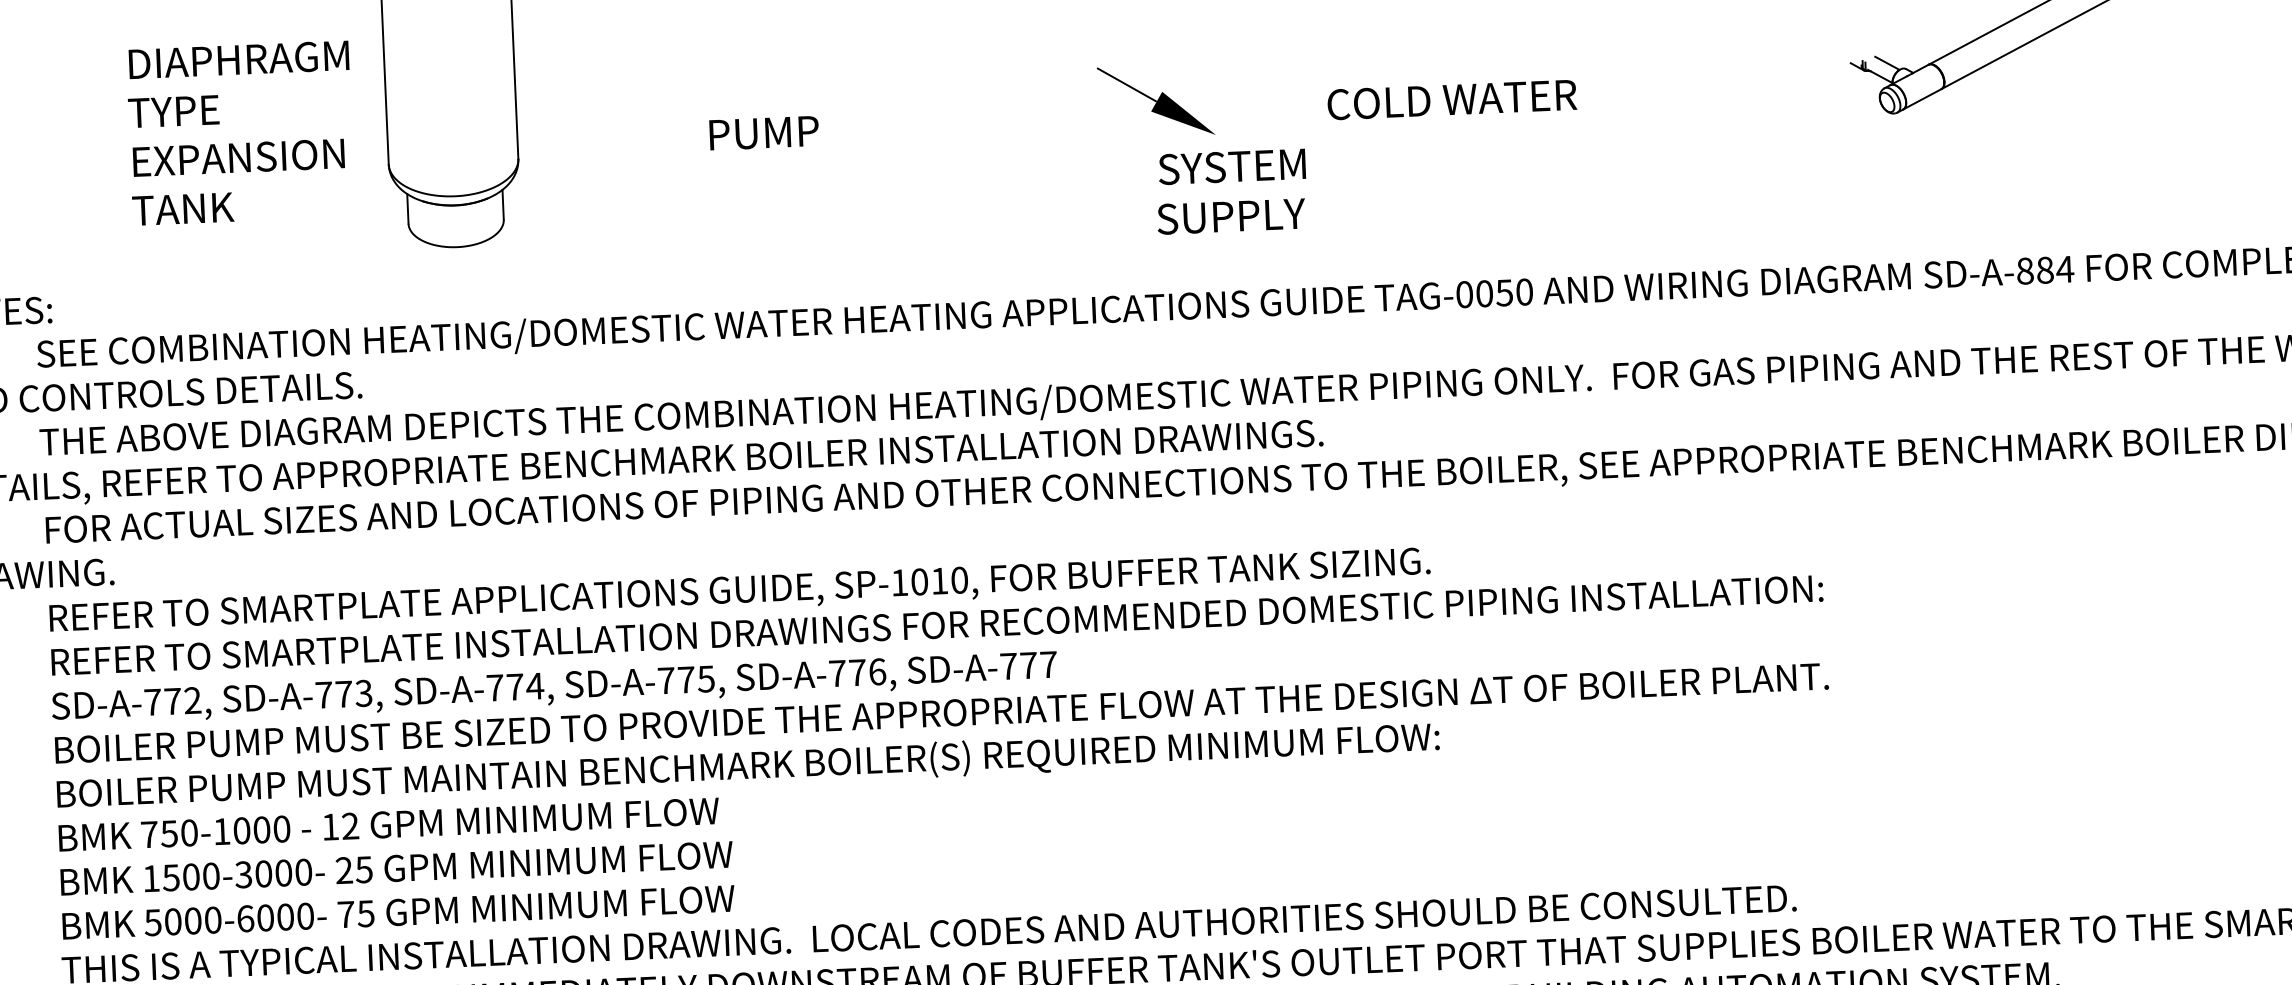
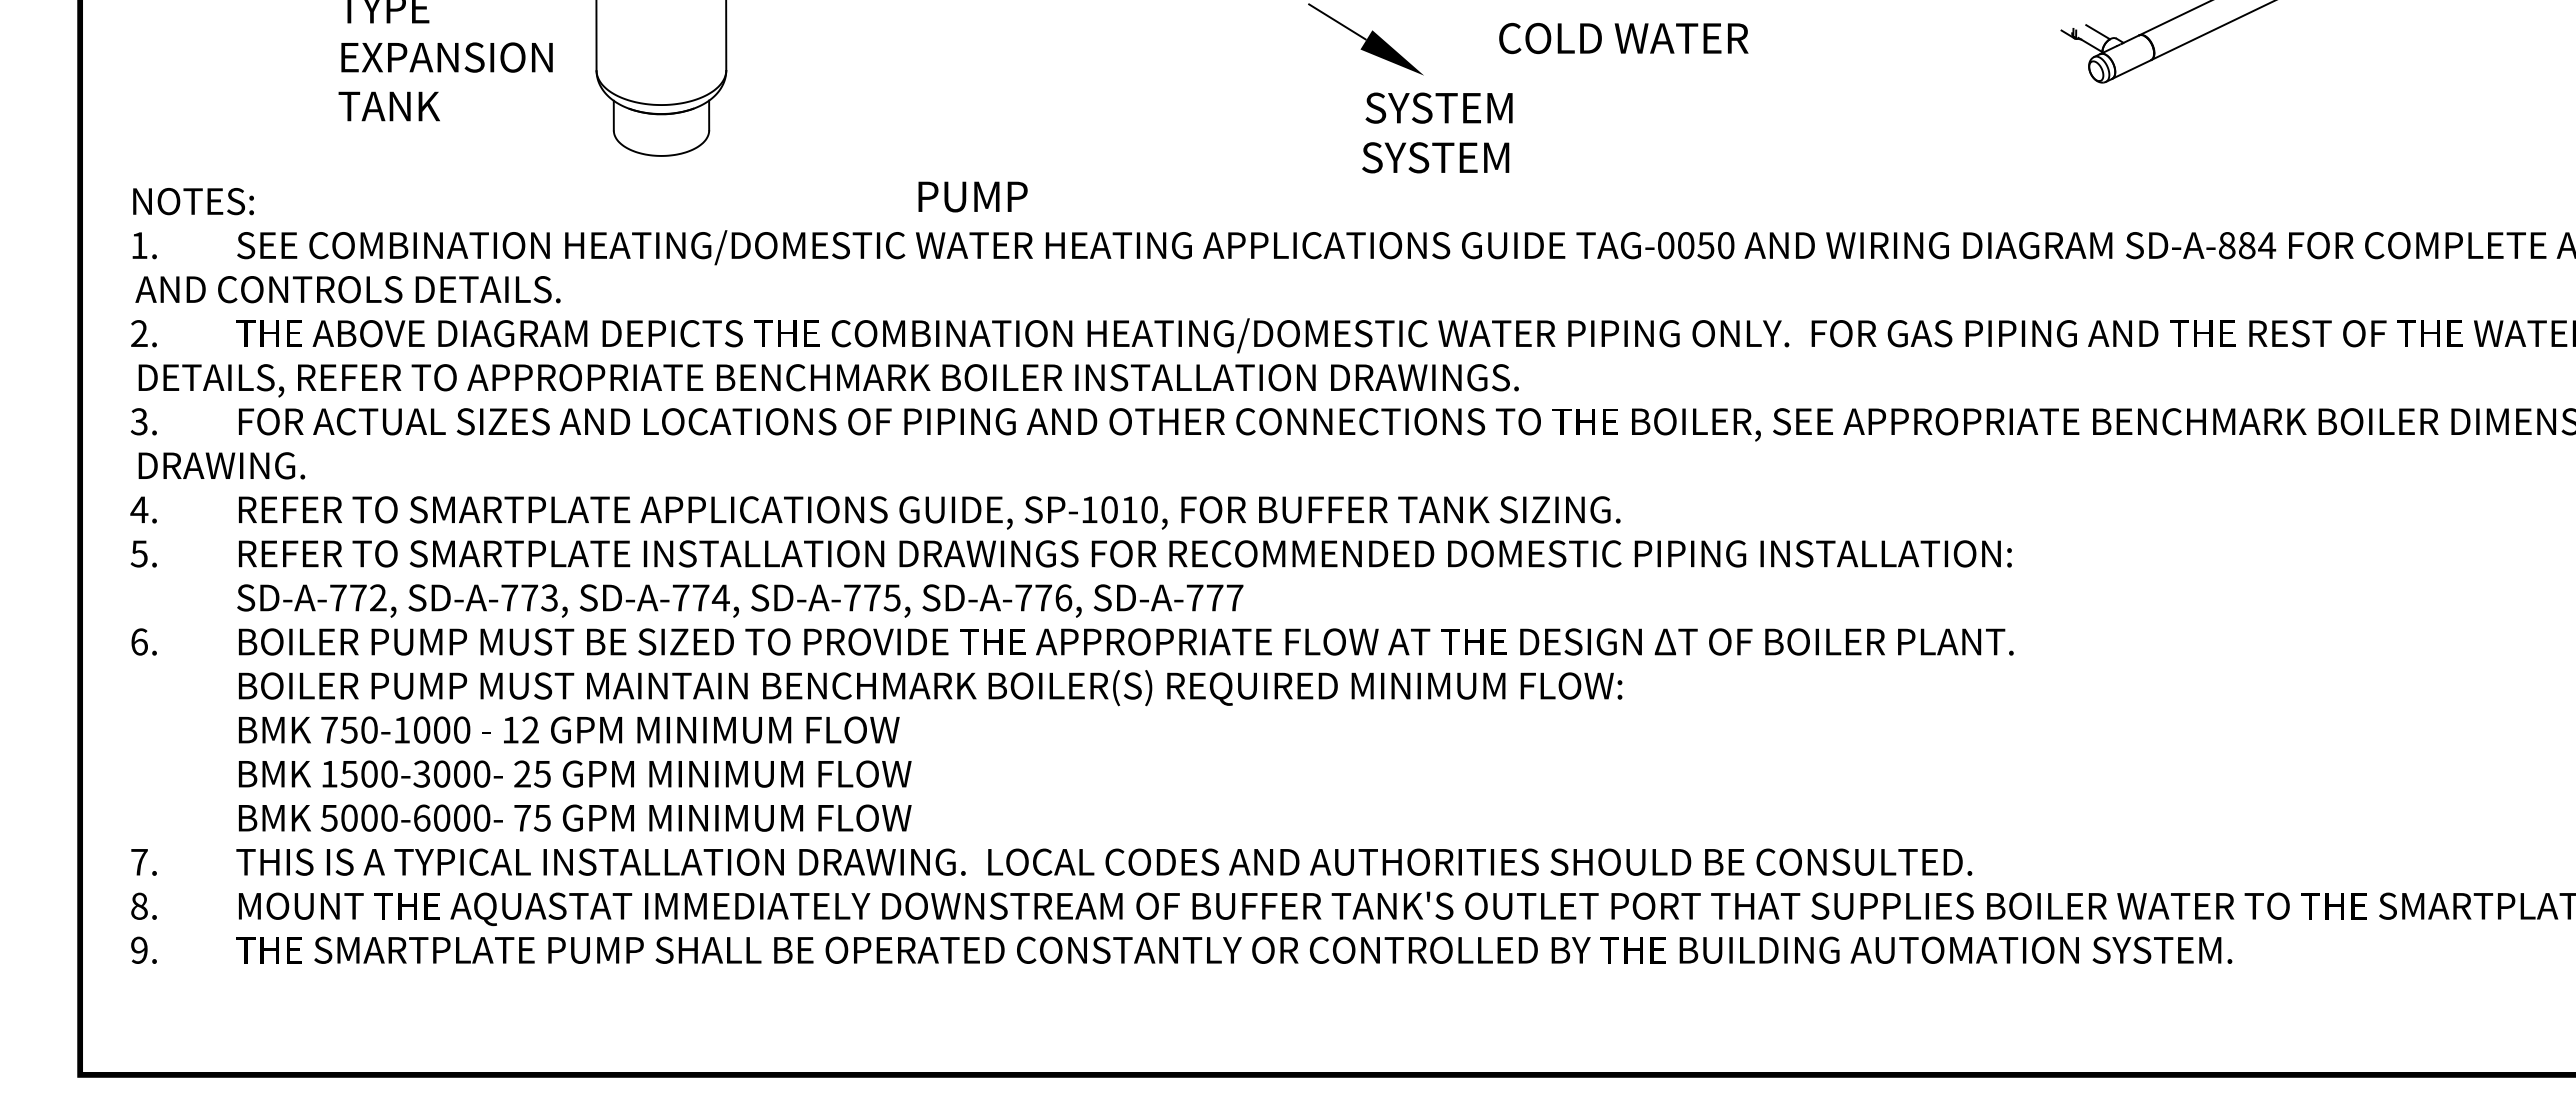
text: (1451, 99) -> (1623, 38), moved
text: (763, 132) -> (972, 196), moved
text: (1242, 215) -> (1447, 157), SUPPLY -> SYSTEM

